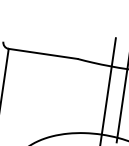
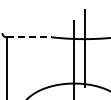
line: (43, 54) -> (29, 37), solid -> dashed

